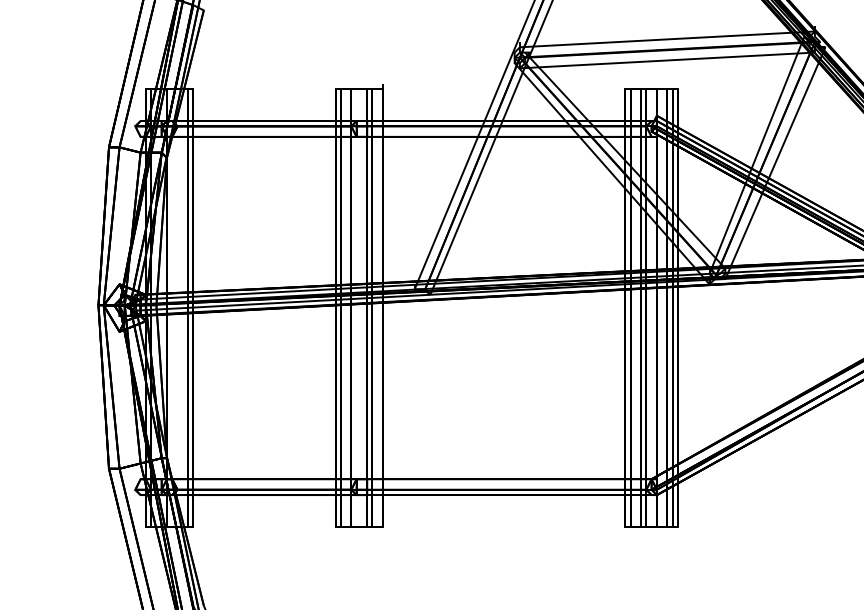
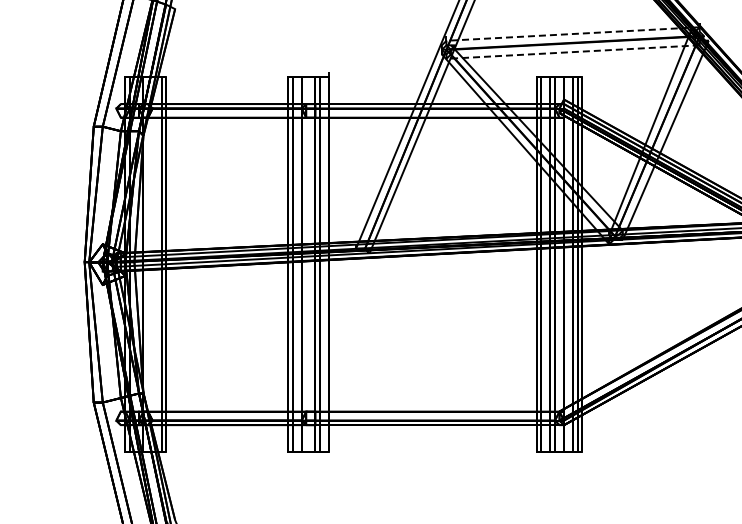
line: (667, 39) -> (573, 34), solid -> dashed
line: (667, 60) -> (573, 52), solid -> dashed

